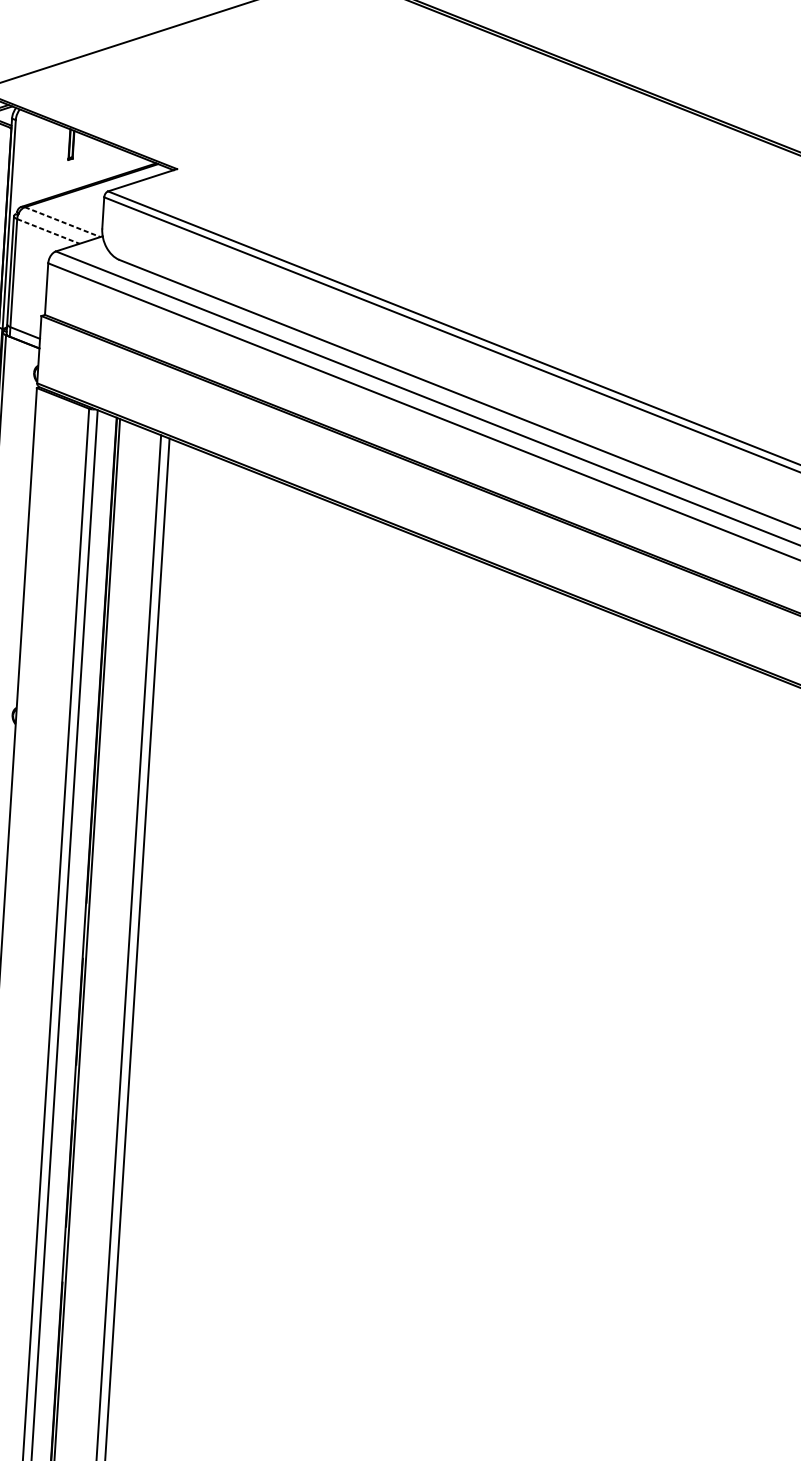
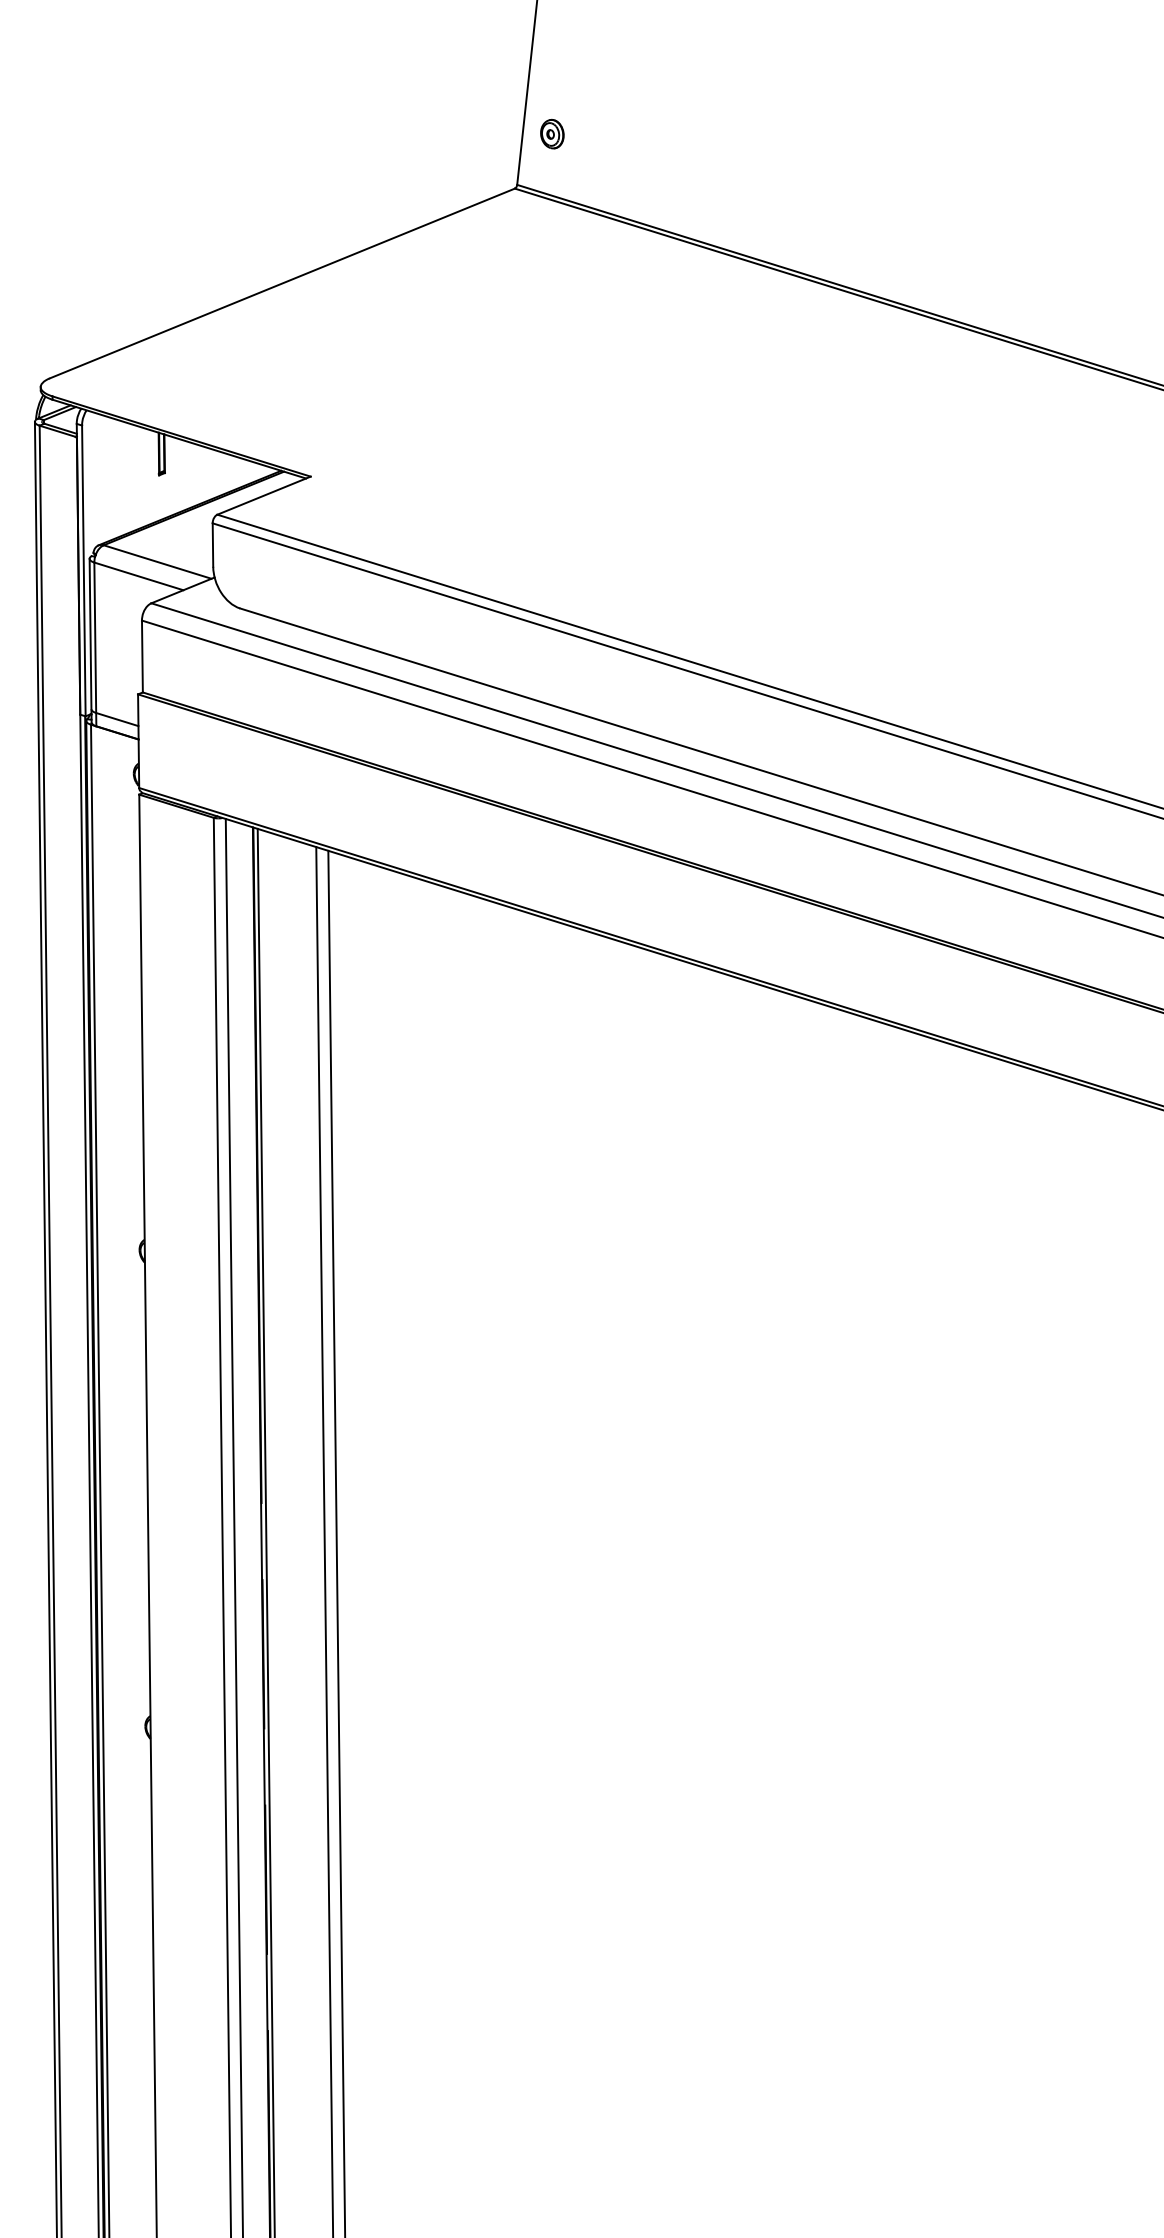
line: (63, 222) -> (158, 562), dashed -> solid
line: (48, 231) -> (138, 576), dashed -> solid

